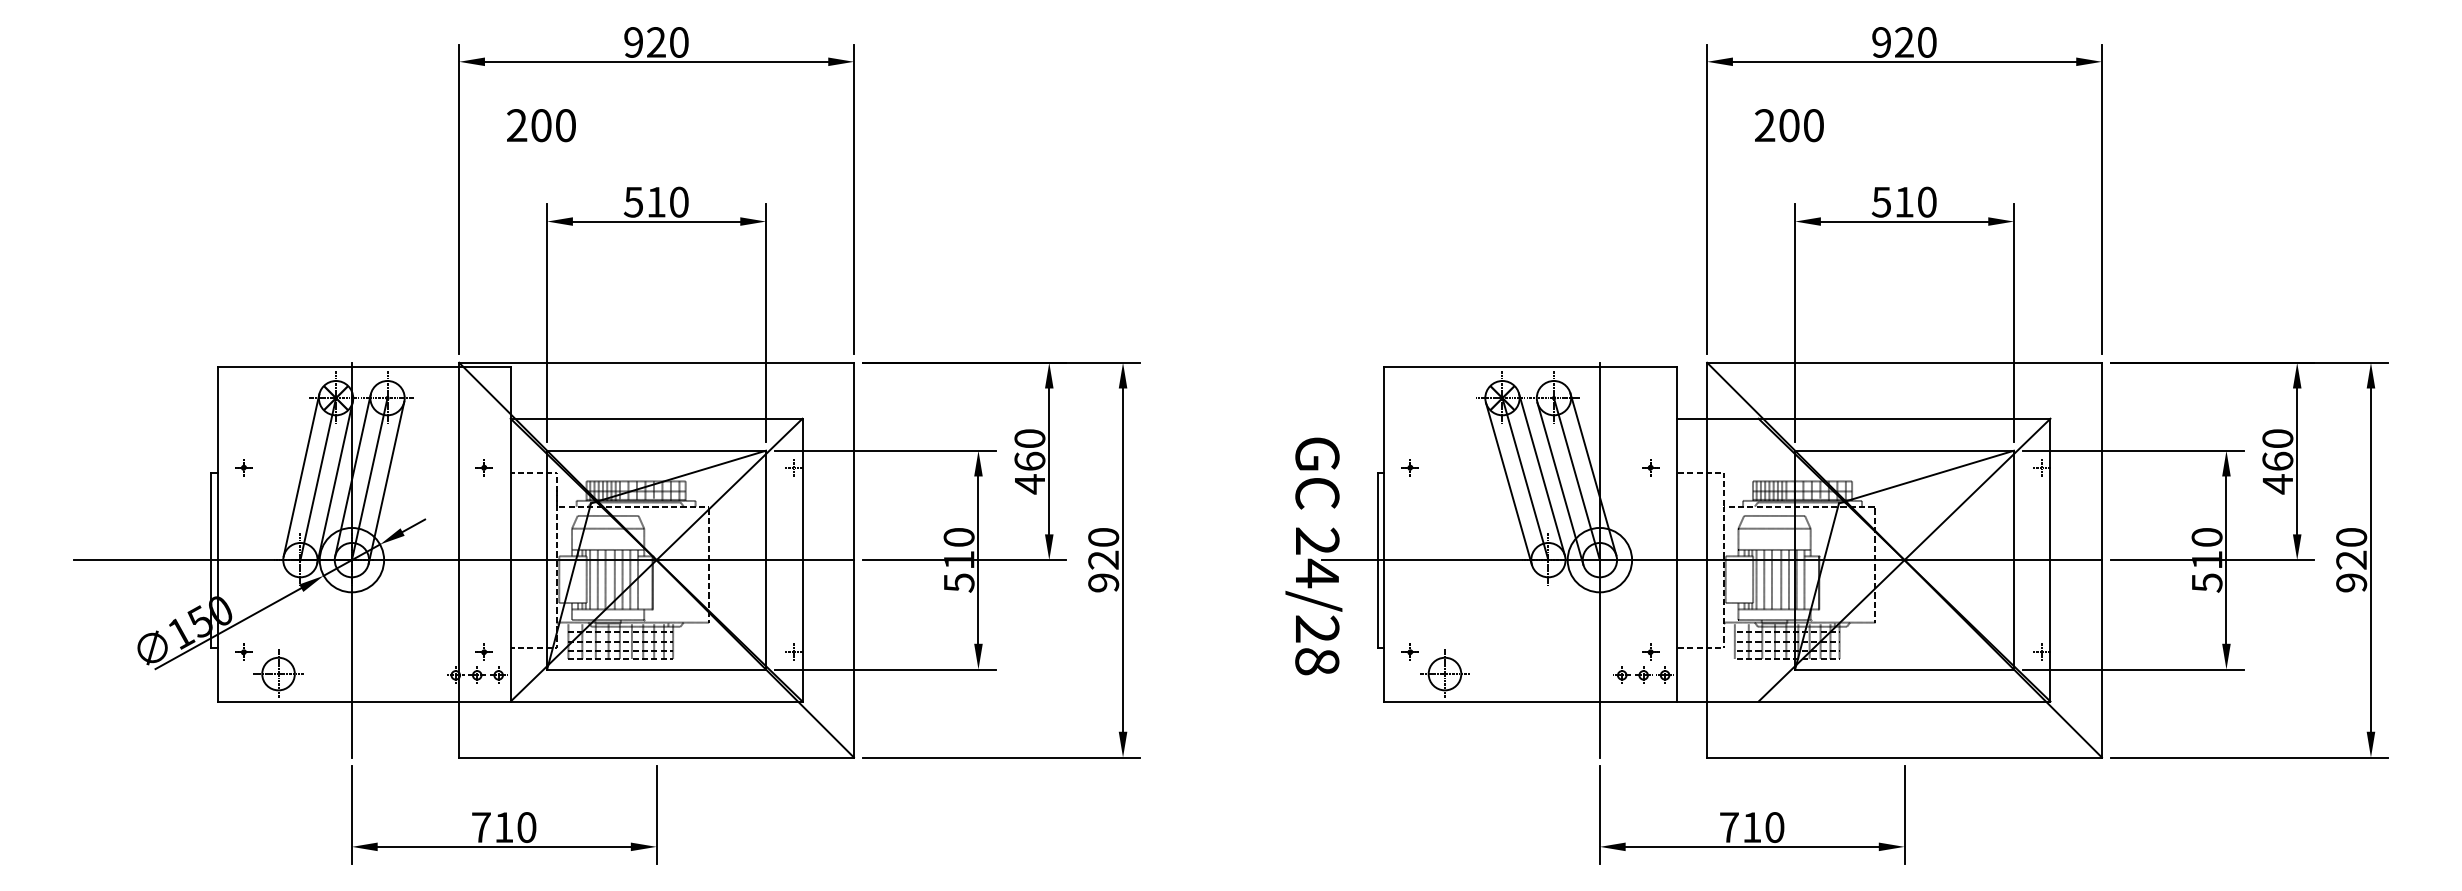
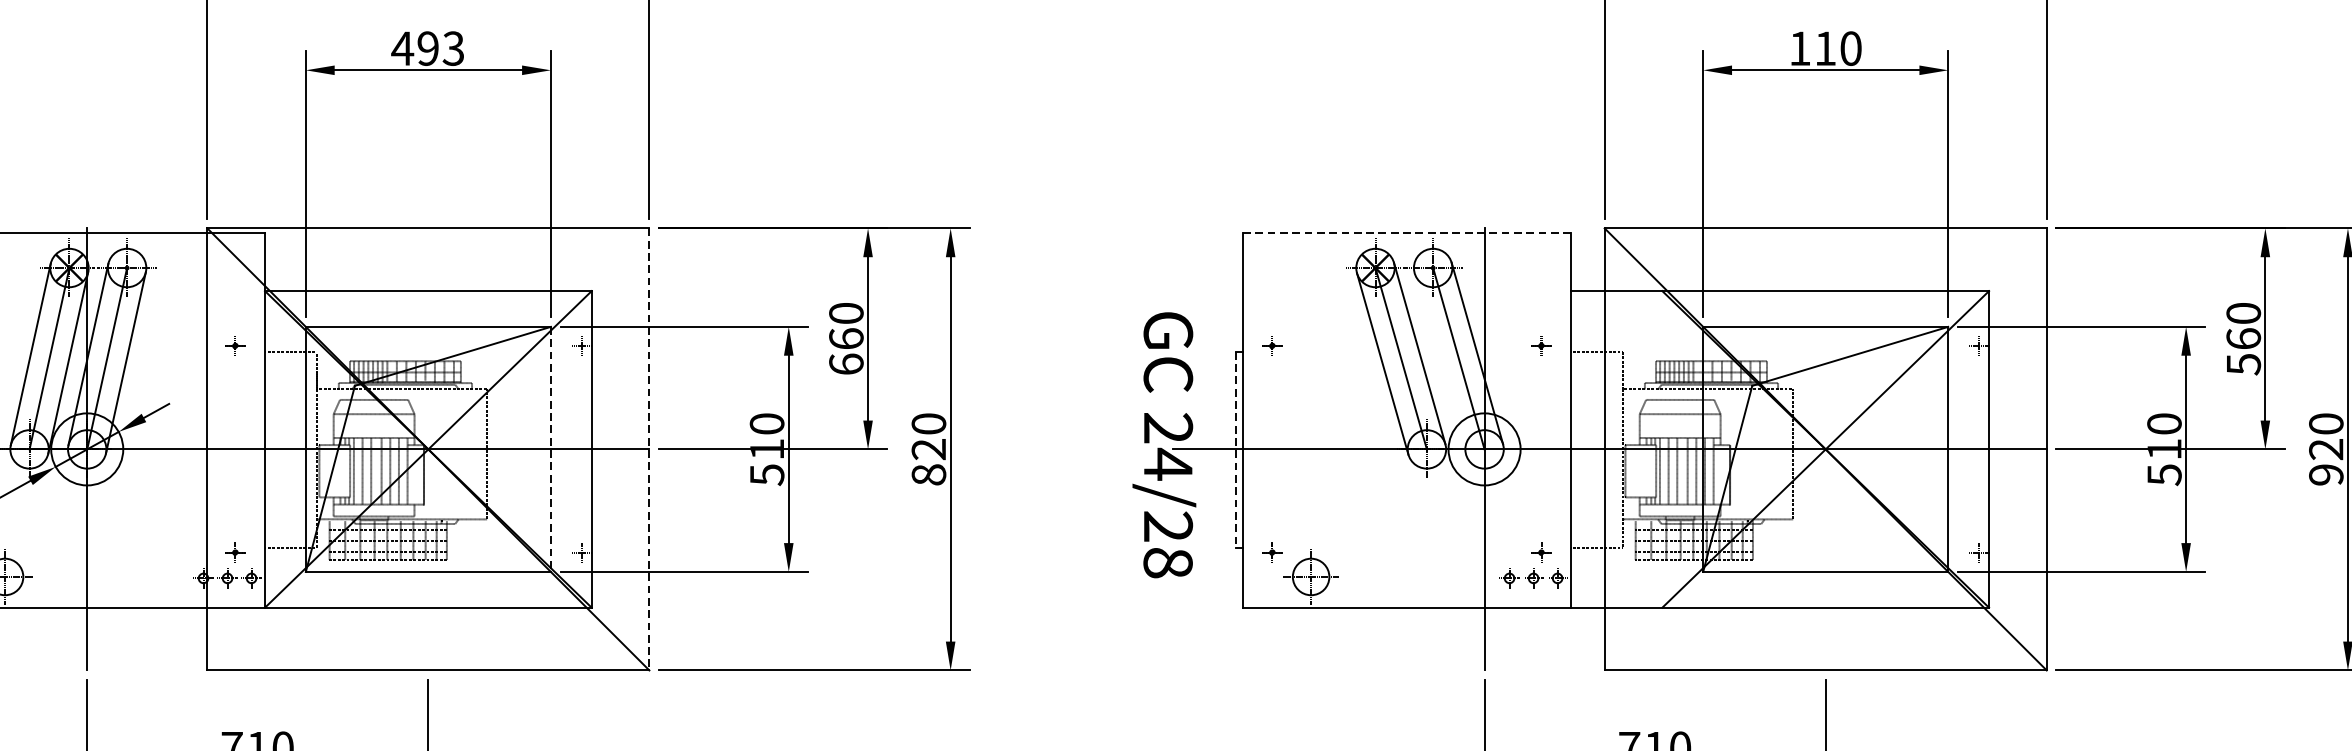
text: (655, 201) -> (427, 47), 510 -> 493
text: (1880, 202) -> (1798, 48), 510 -> 110
line: (1530, 367) -> (1406, 233), solid -> dashed
line: (1560, 483) -> (1440, 363), removed
text: (1029, 484) -> (845, 364), 460 -> 660
text: (2277, 484) -> (2243, 364), 460 -> 560
line: (766, 560) -> (551, 449), solid -> dashed
line: (853, 560) -> (648, 449), solid -> dashed
line: (1377, 560) -> (1235, 449), solid -> dashed
text: (1103, 582) -> (928, 474), 920 -> 820

